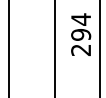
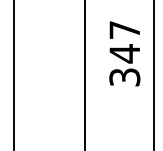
text: (81, 34) -> (125, 53), 294 -> 347

